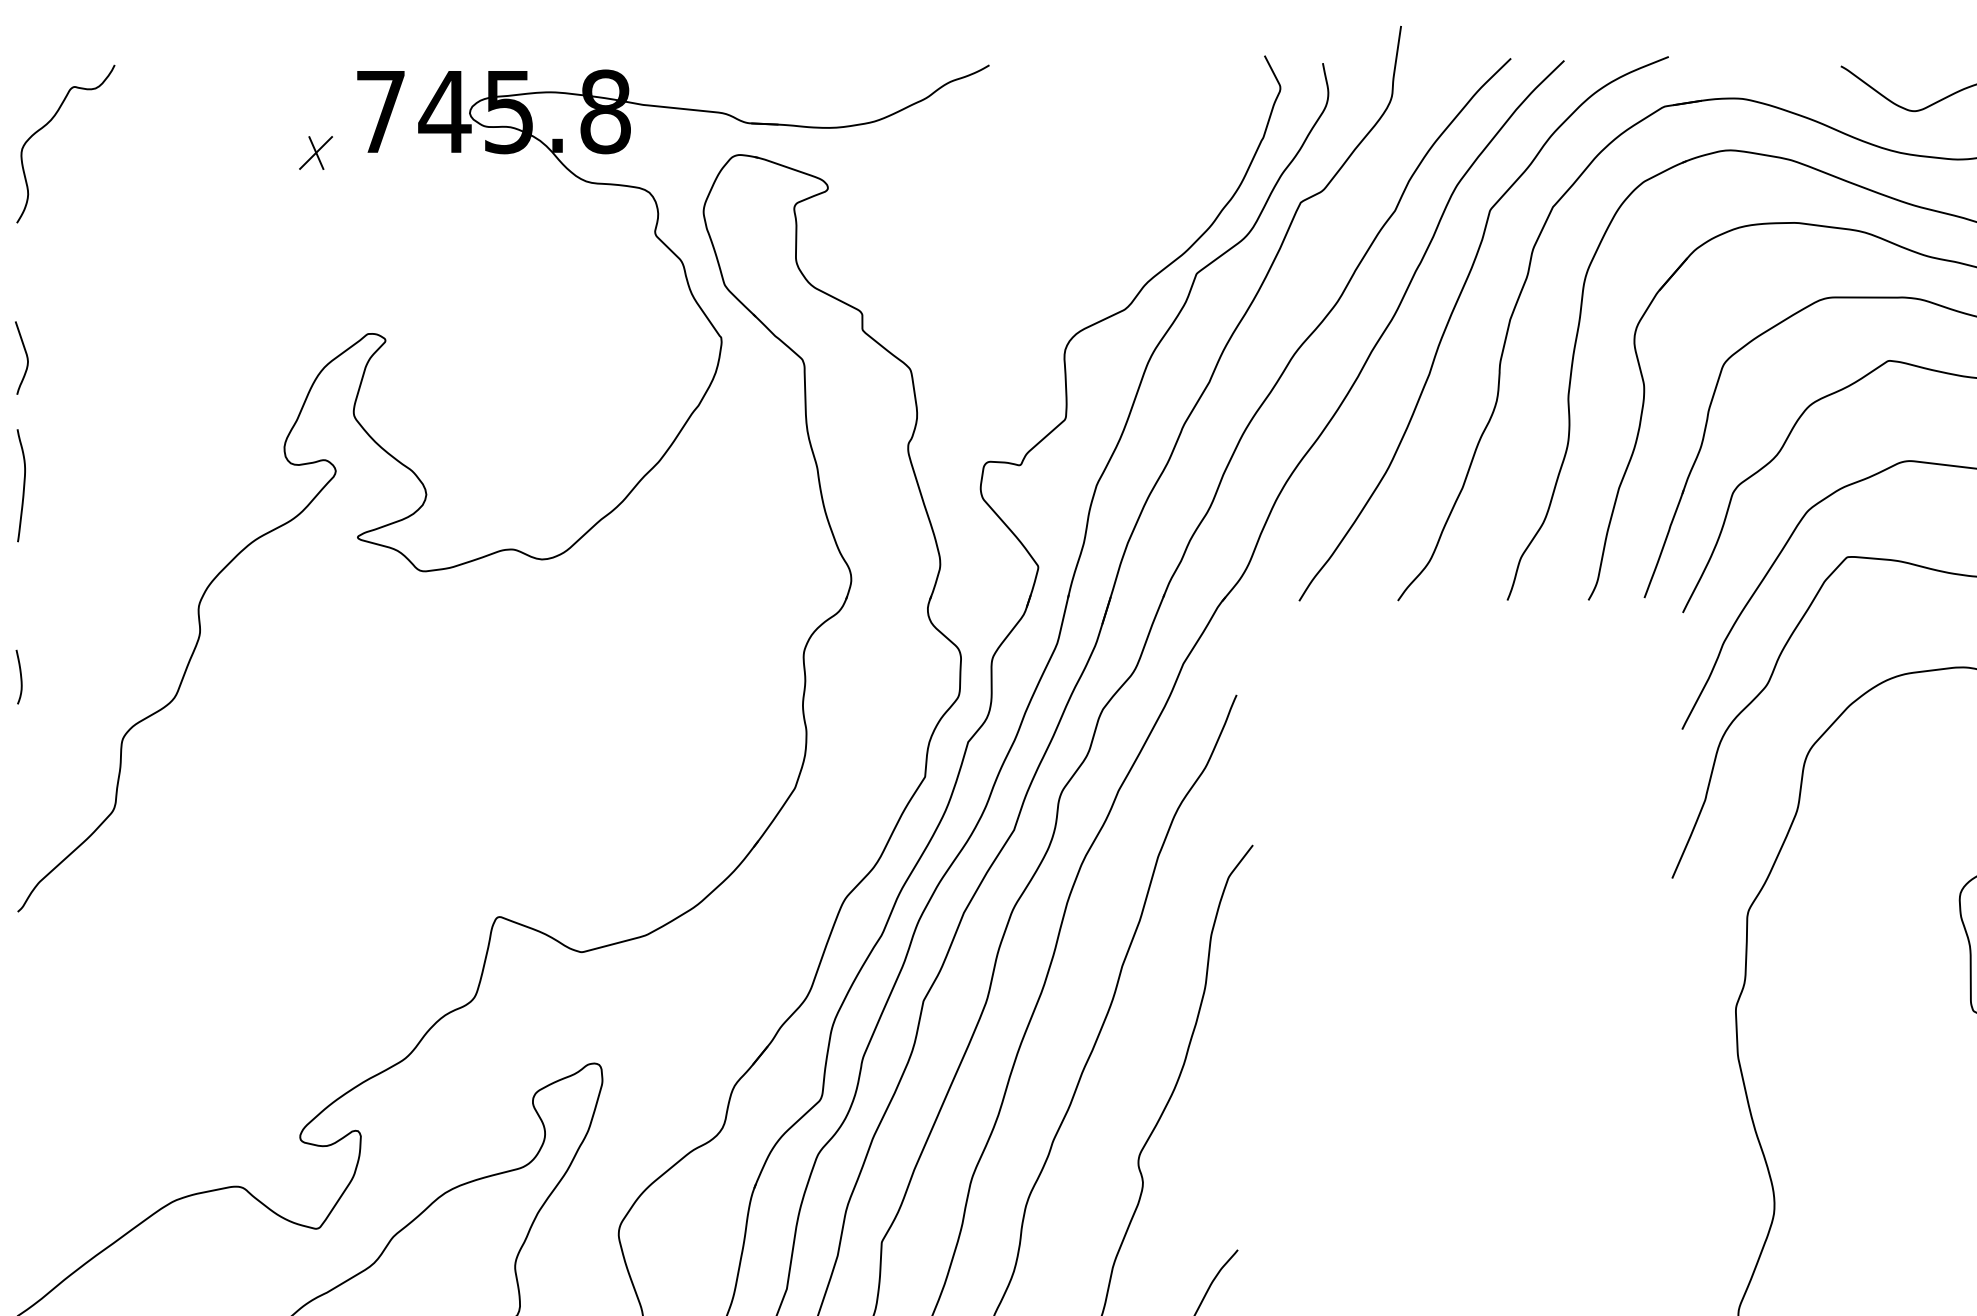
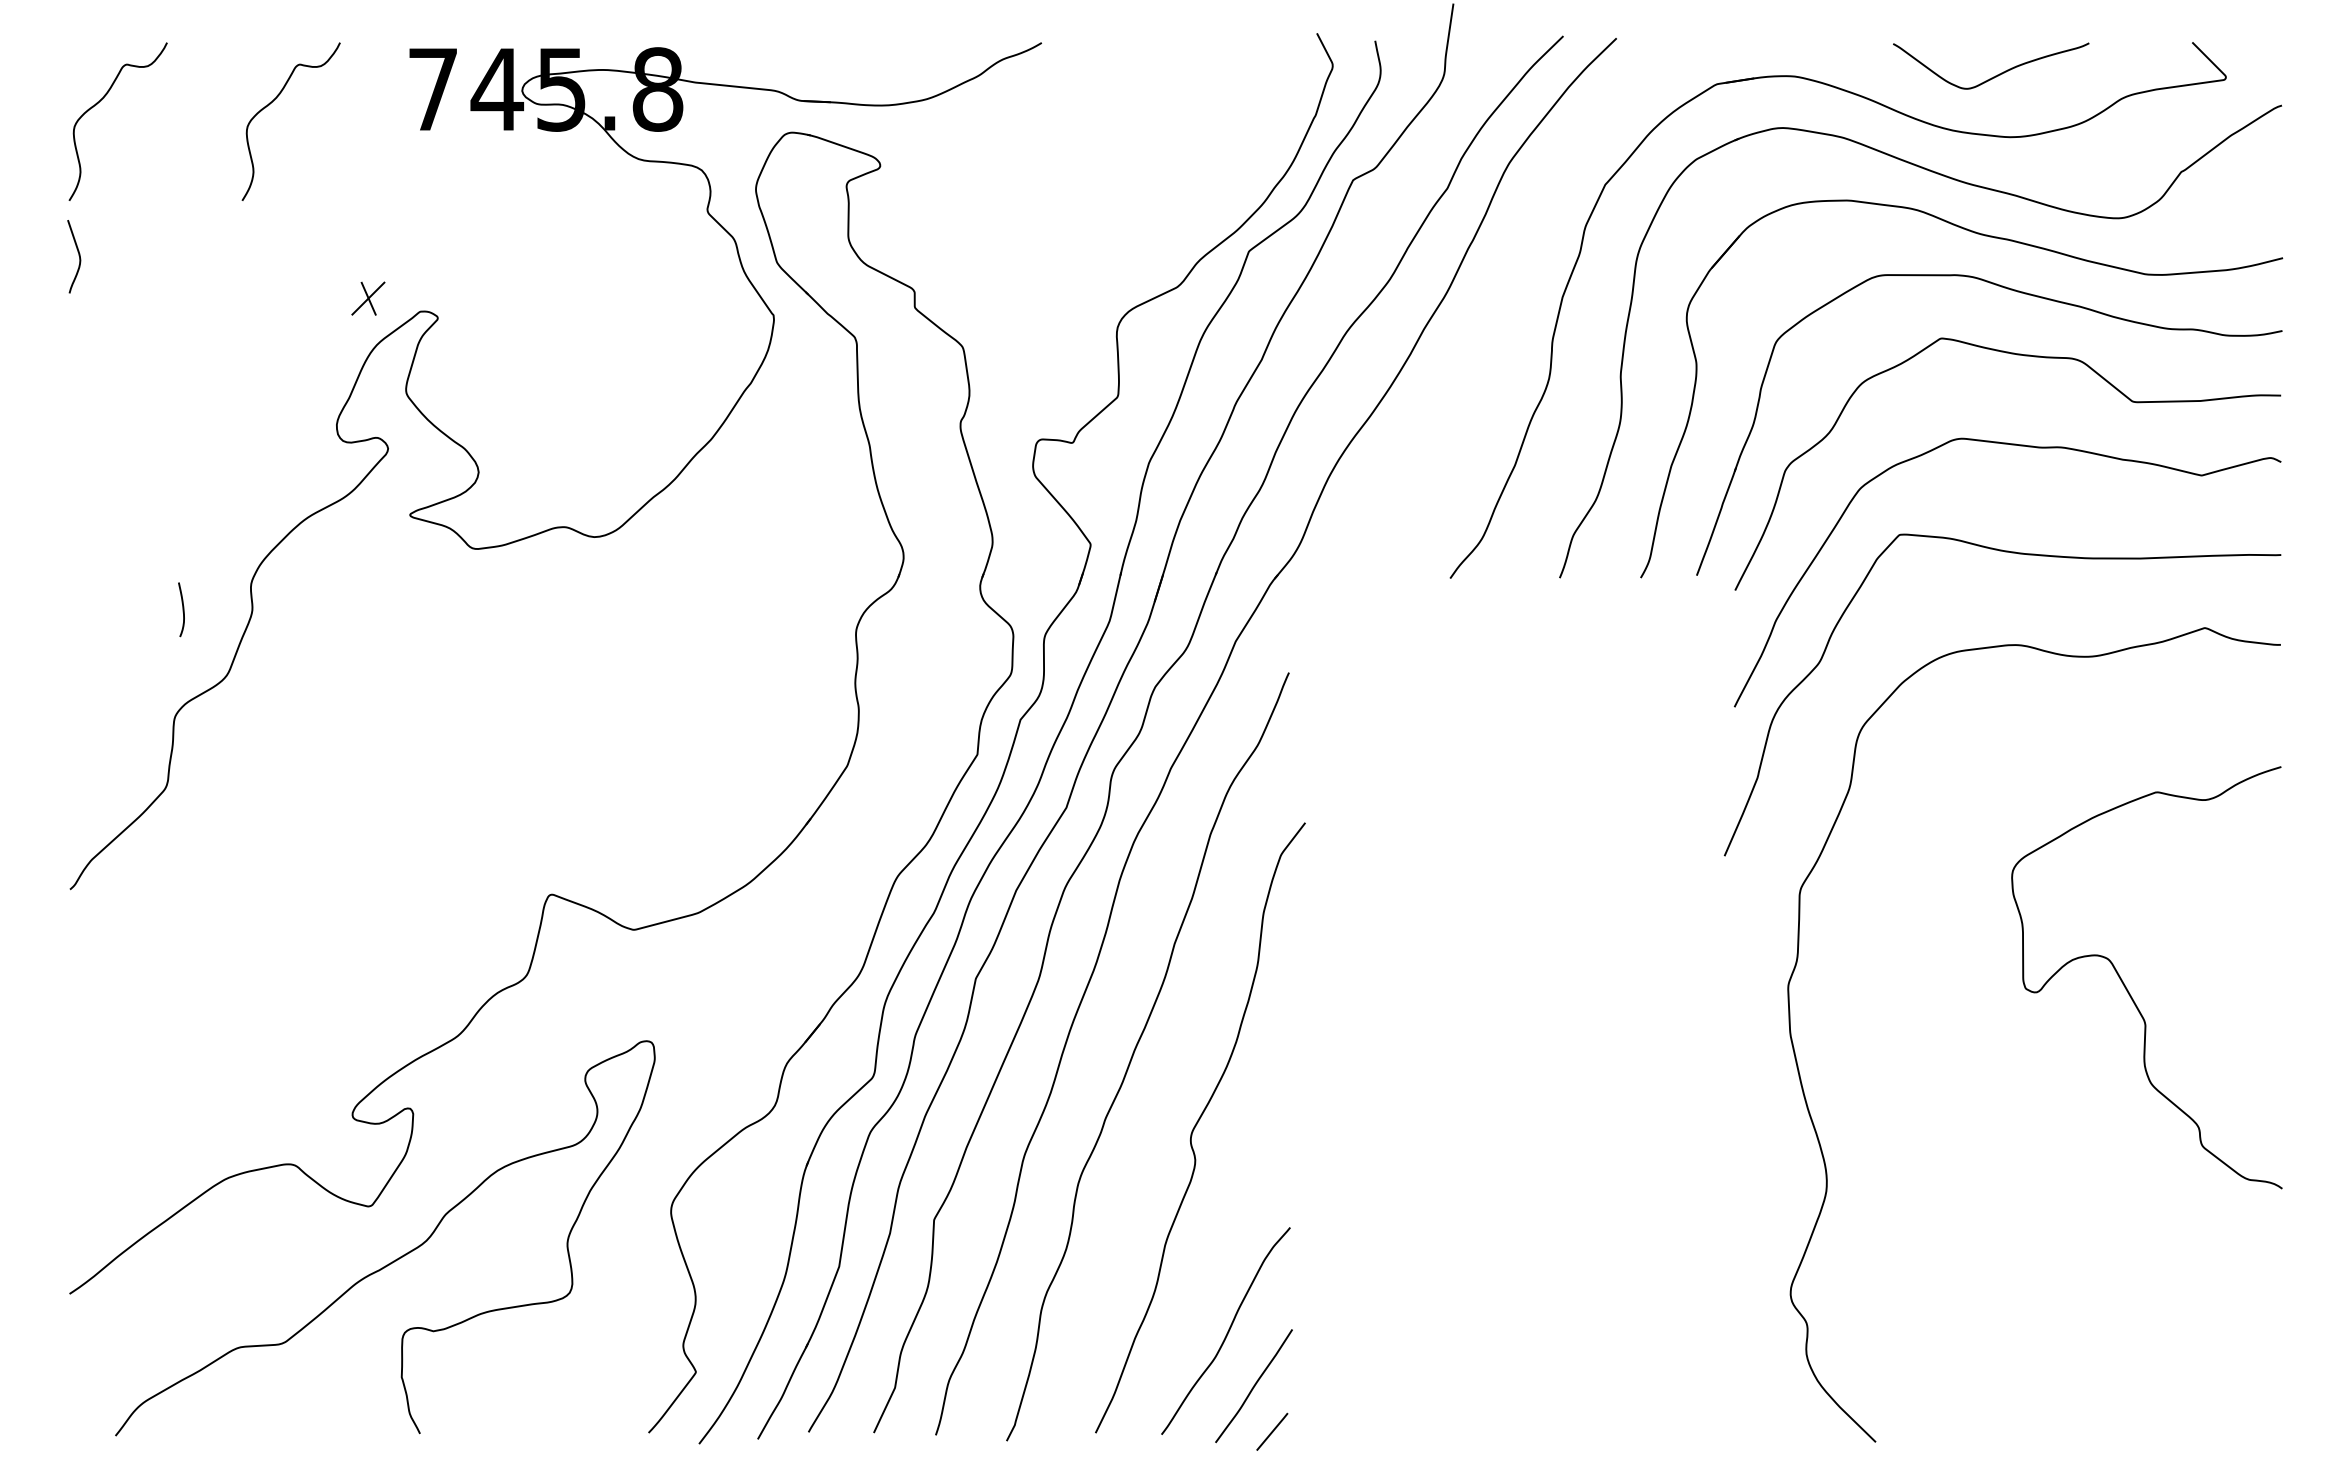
curve: (220, 124) -> (272, 102), added
part: (316, 152) -> (368, 298), moved
curve: (1452, 315) -> (1504, 293), removed
curve: (26, 356) -> (78, 255), moved
curve: (23, 484) -> (75, 462), removed
curve: (20, 676) -> (182, 609), moved

